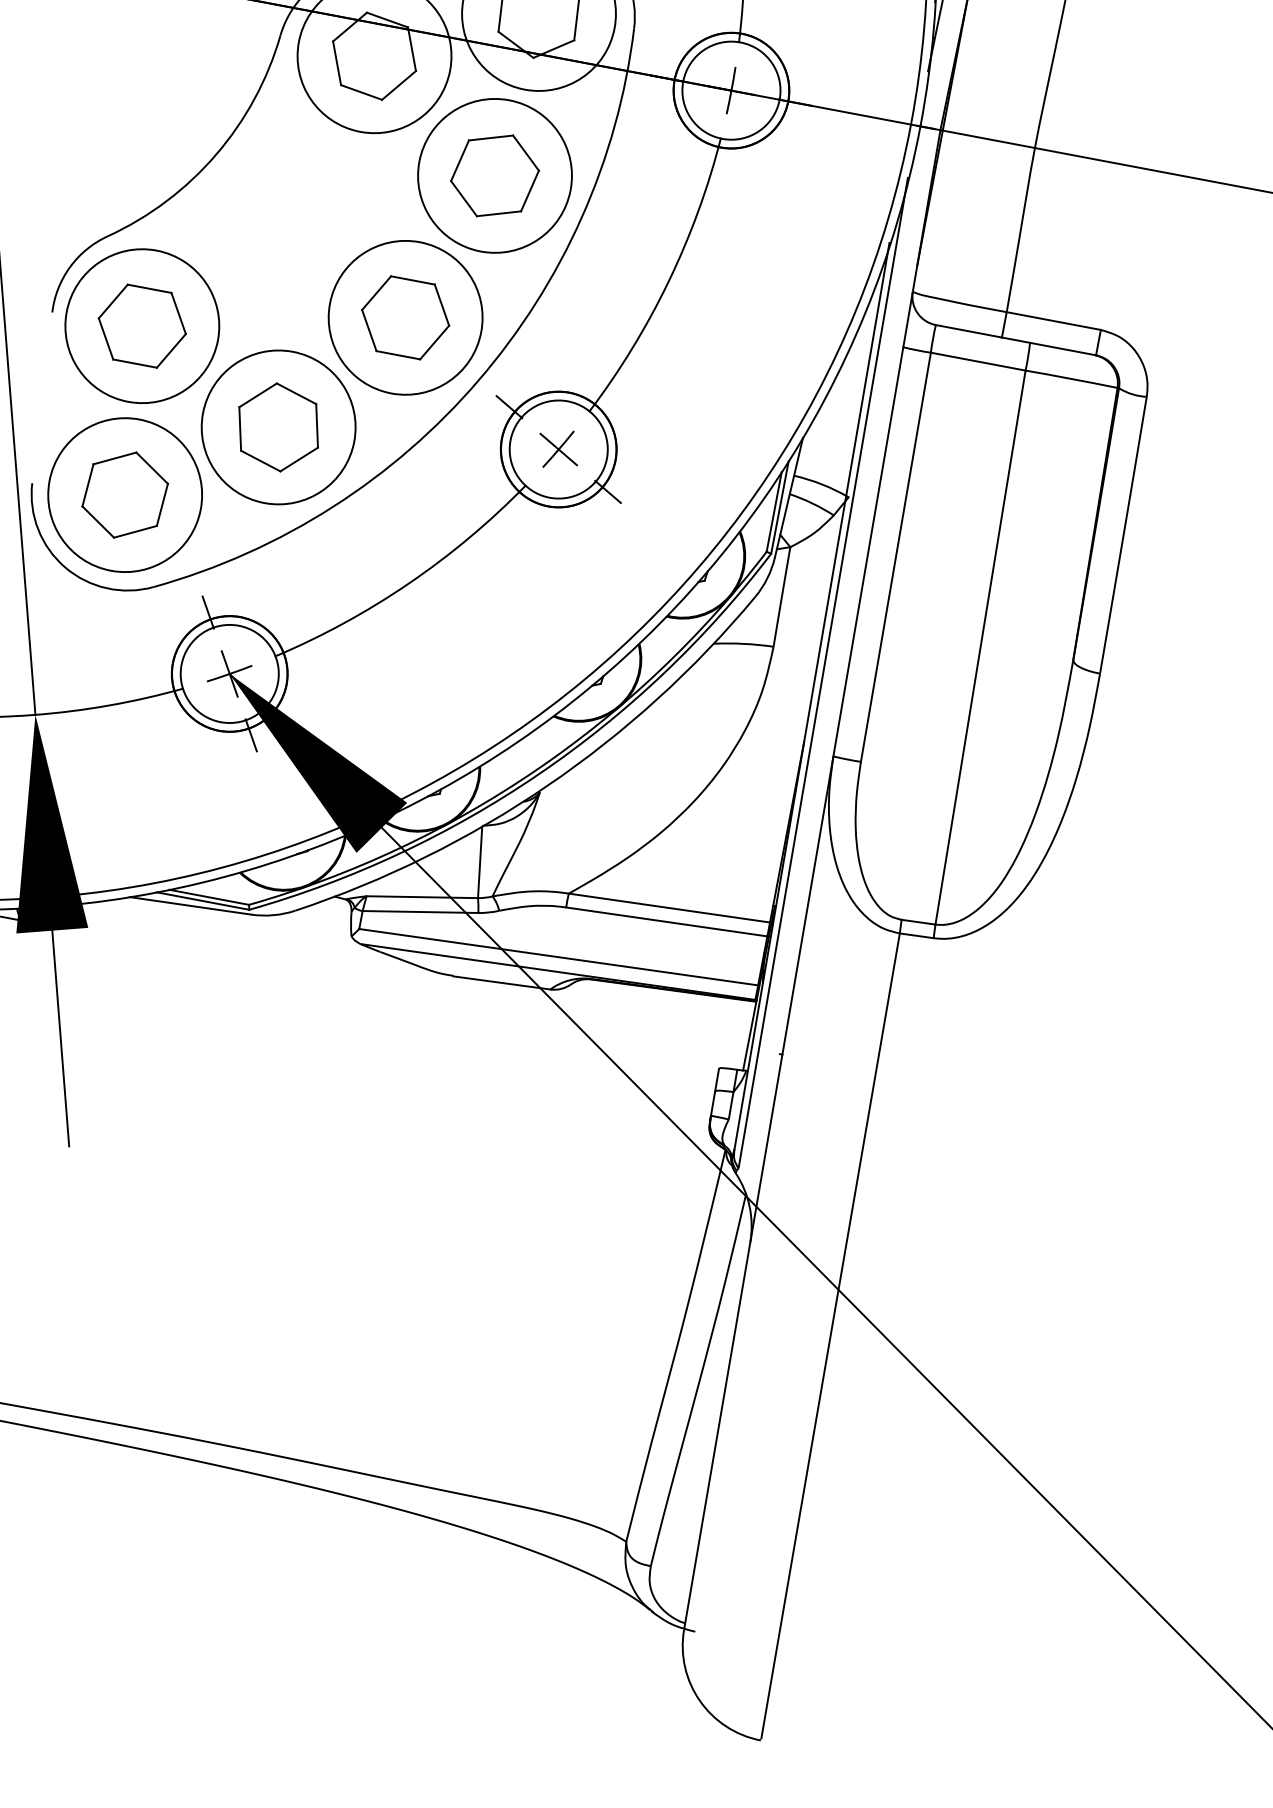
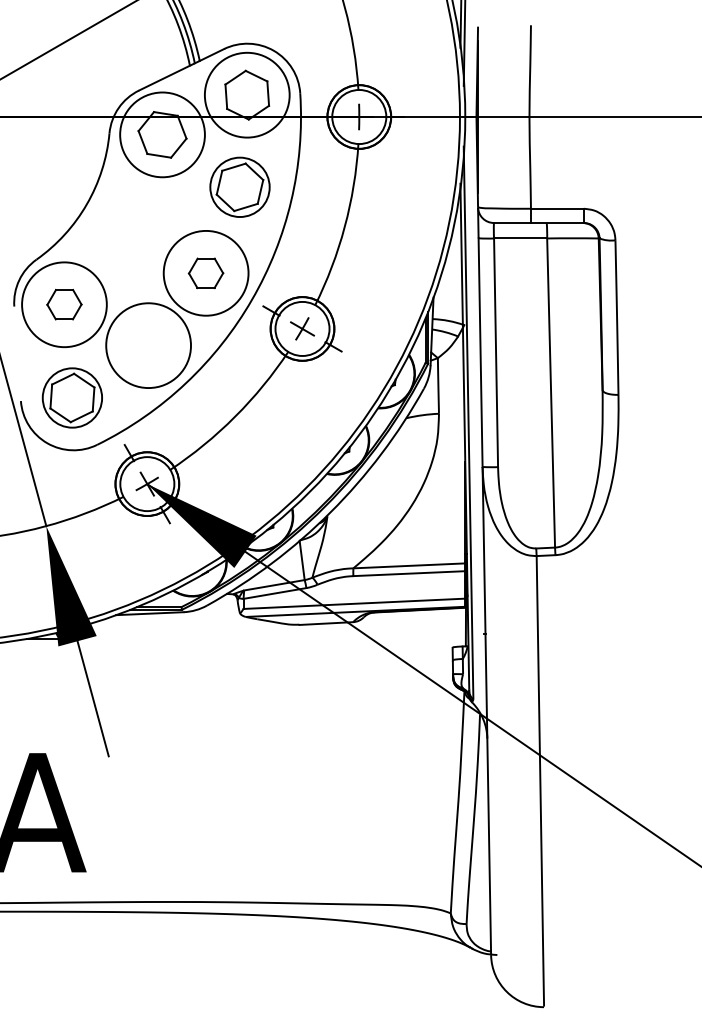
circle: (494, 174) -> (239, 186), size x0.7
part: (404, 317) -> (205, 273), size x0.7
part: (142, 325) -> (64, 304), size x0.7
part: (278, 427) -> (148, 345), removed
circle: (125, 494) -> (72, 397), size x0.7

